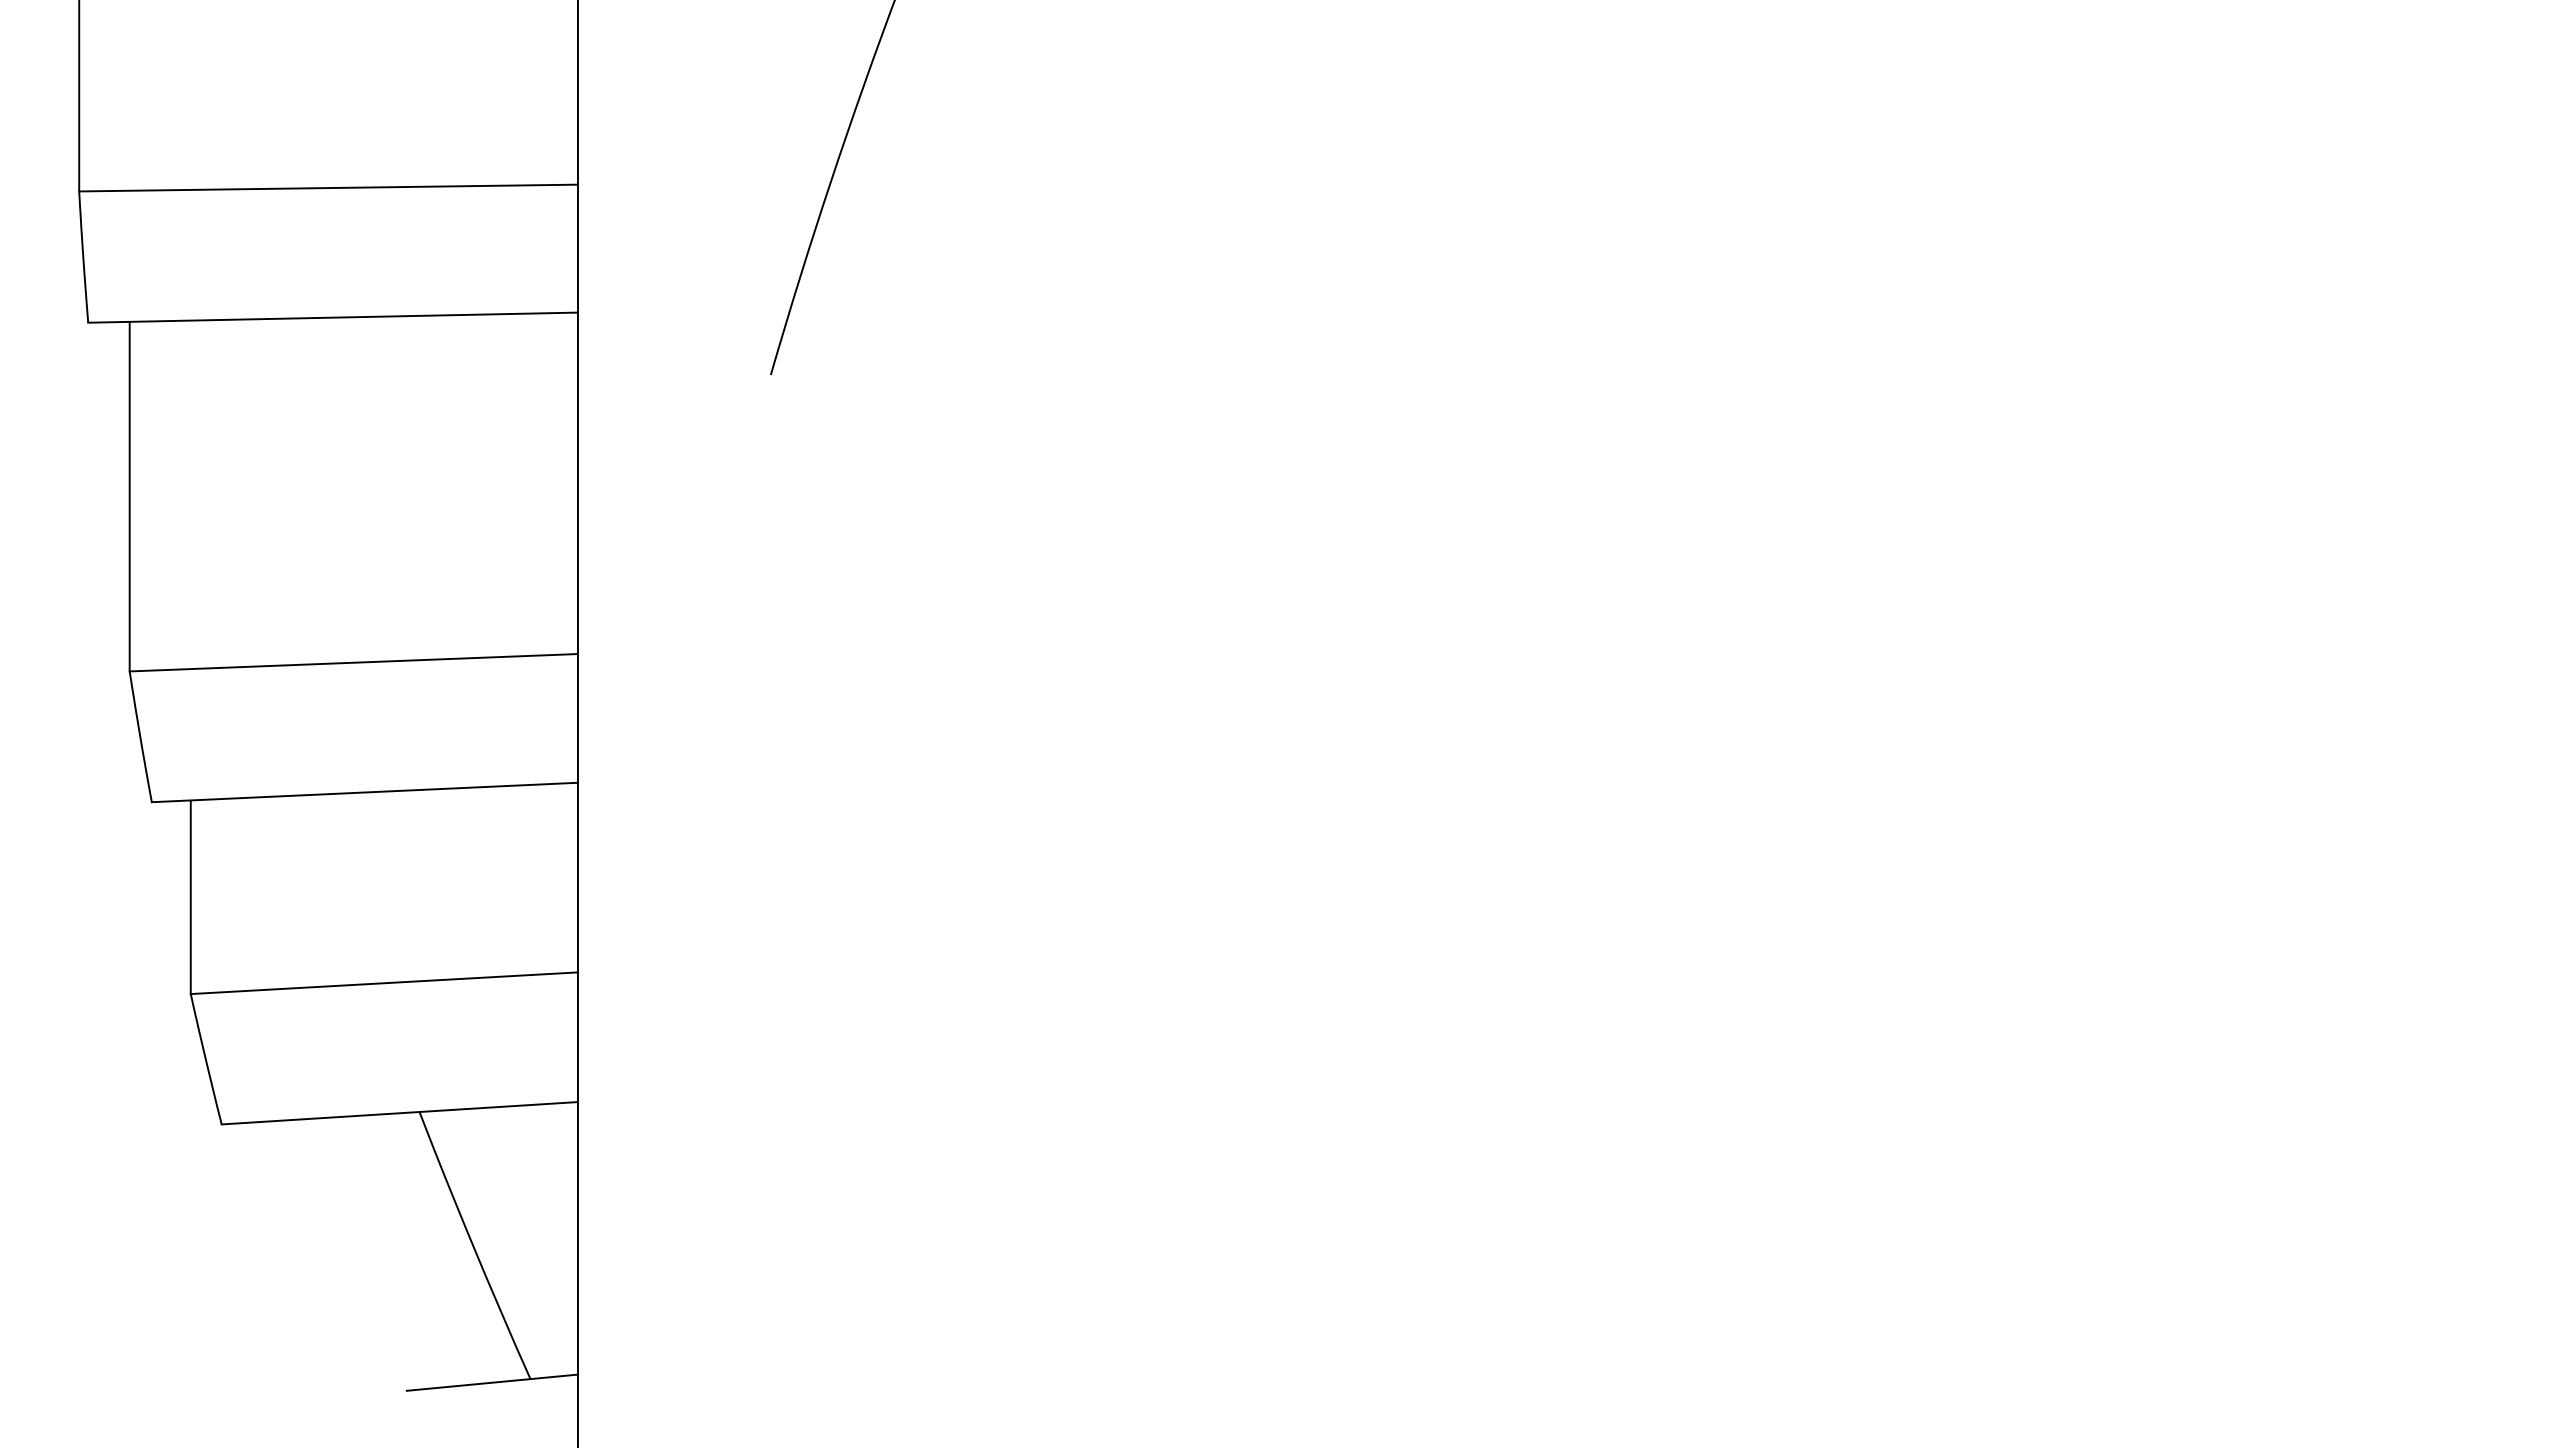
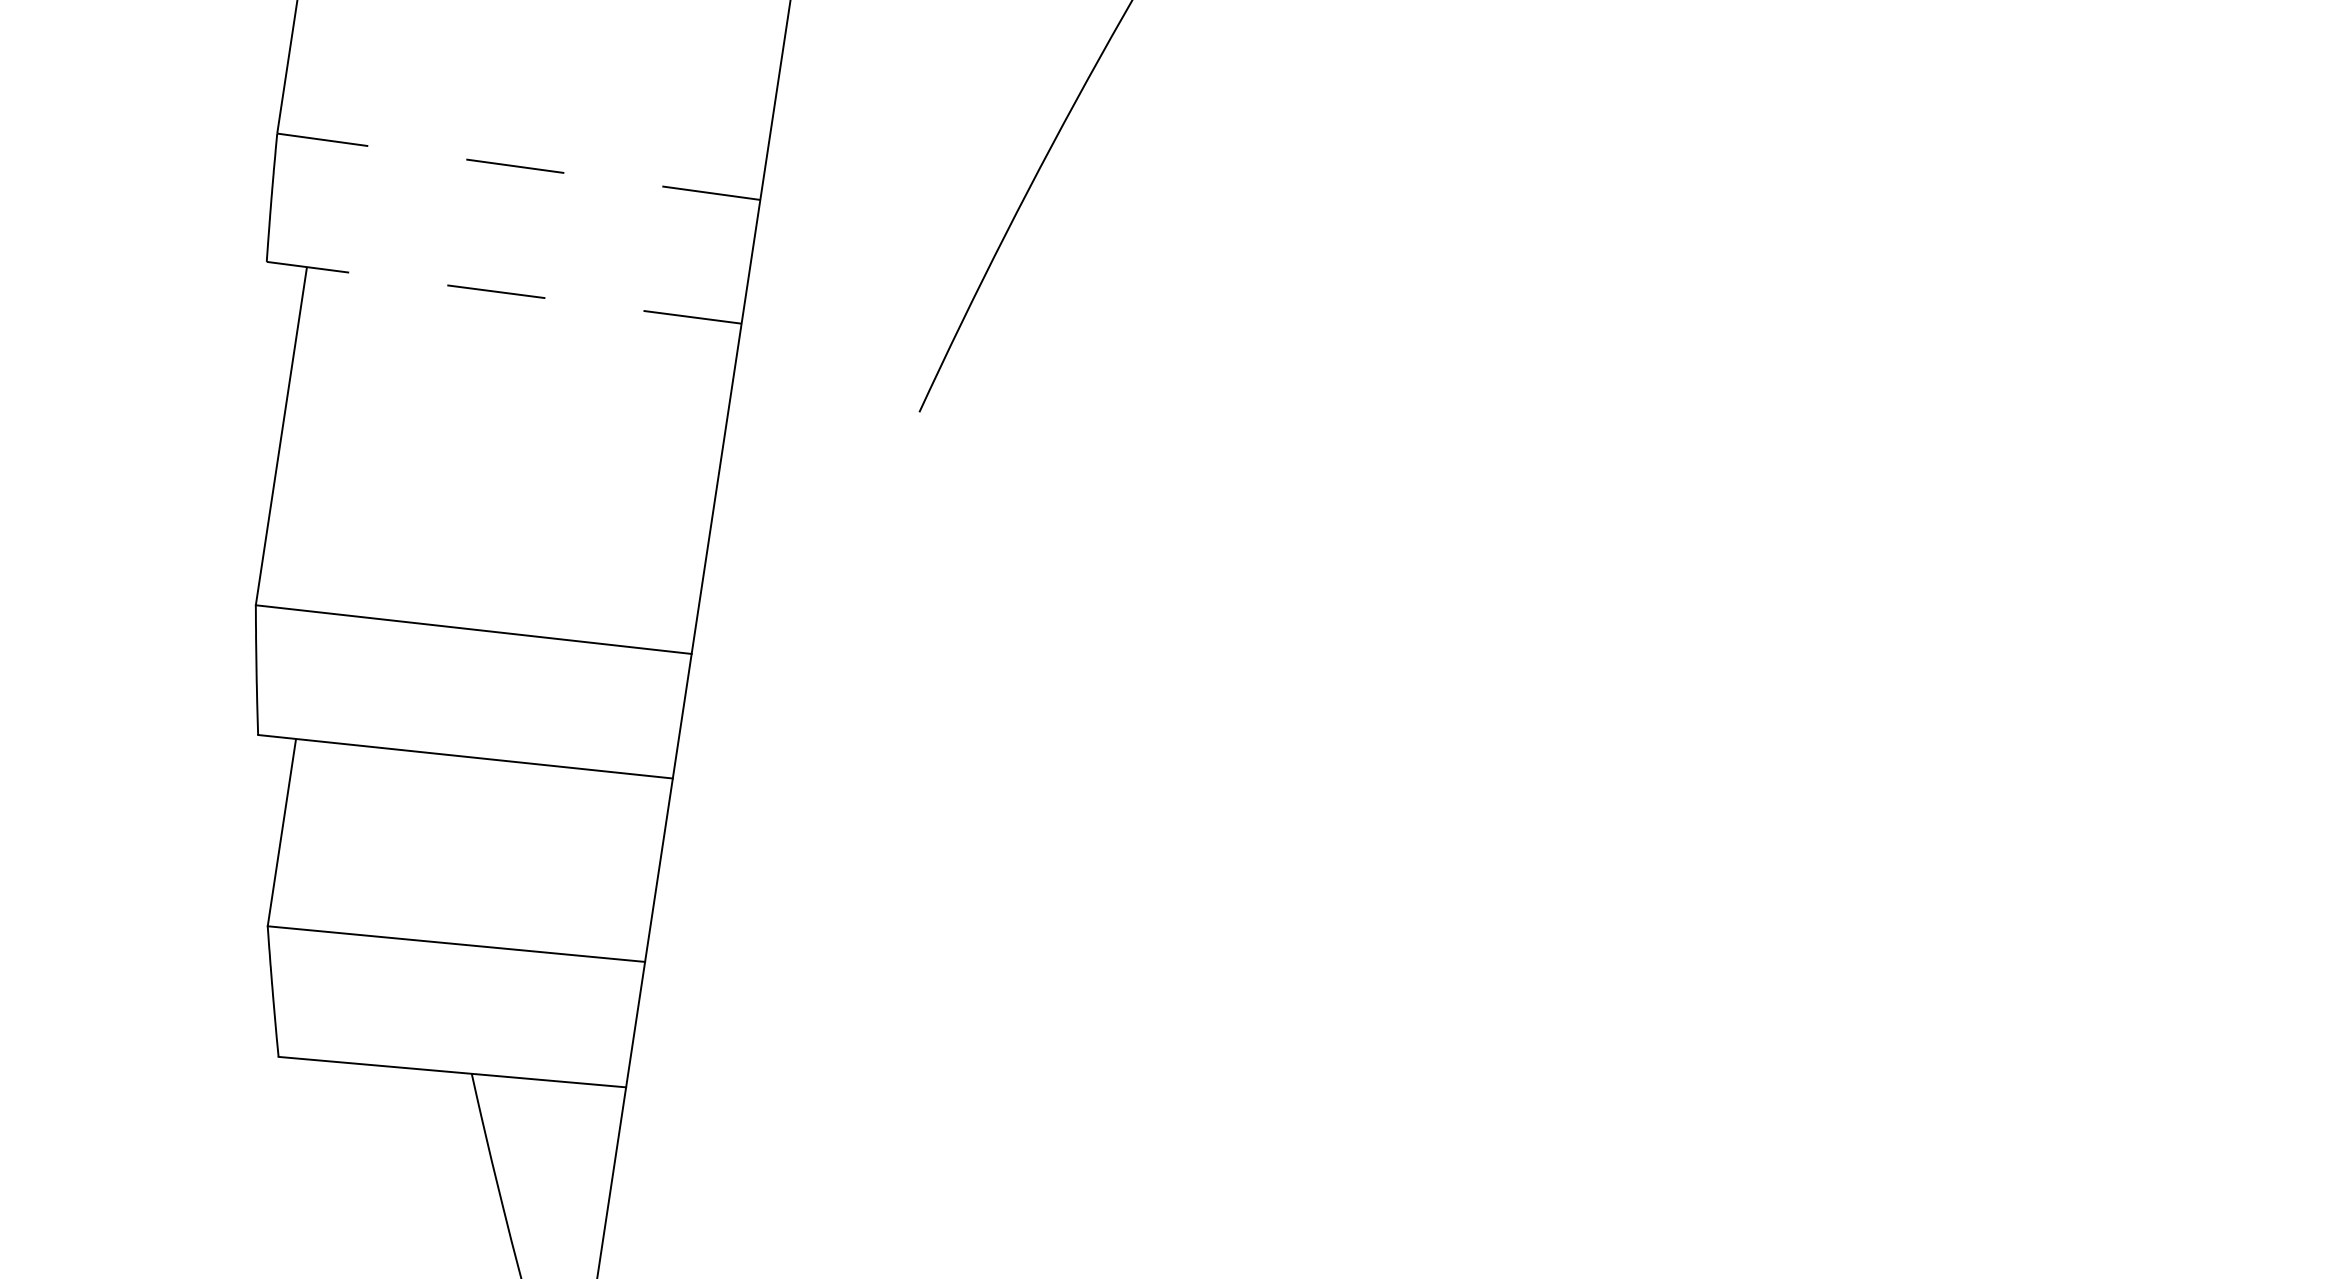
line: (327, 188) -> (517, 167), solid -> dashed
line: (332, 317) -> (503, 292), solid -> dashed

